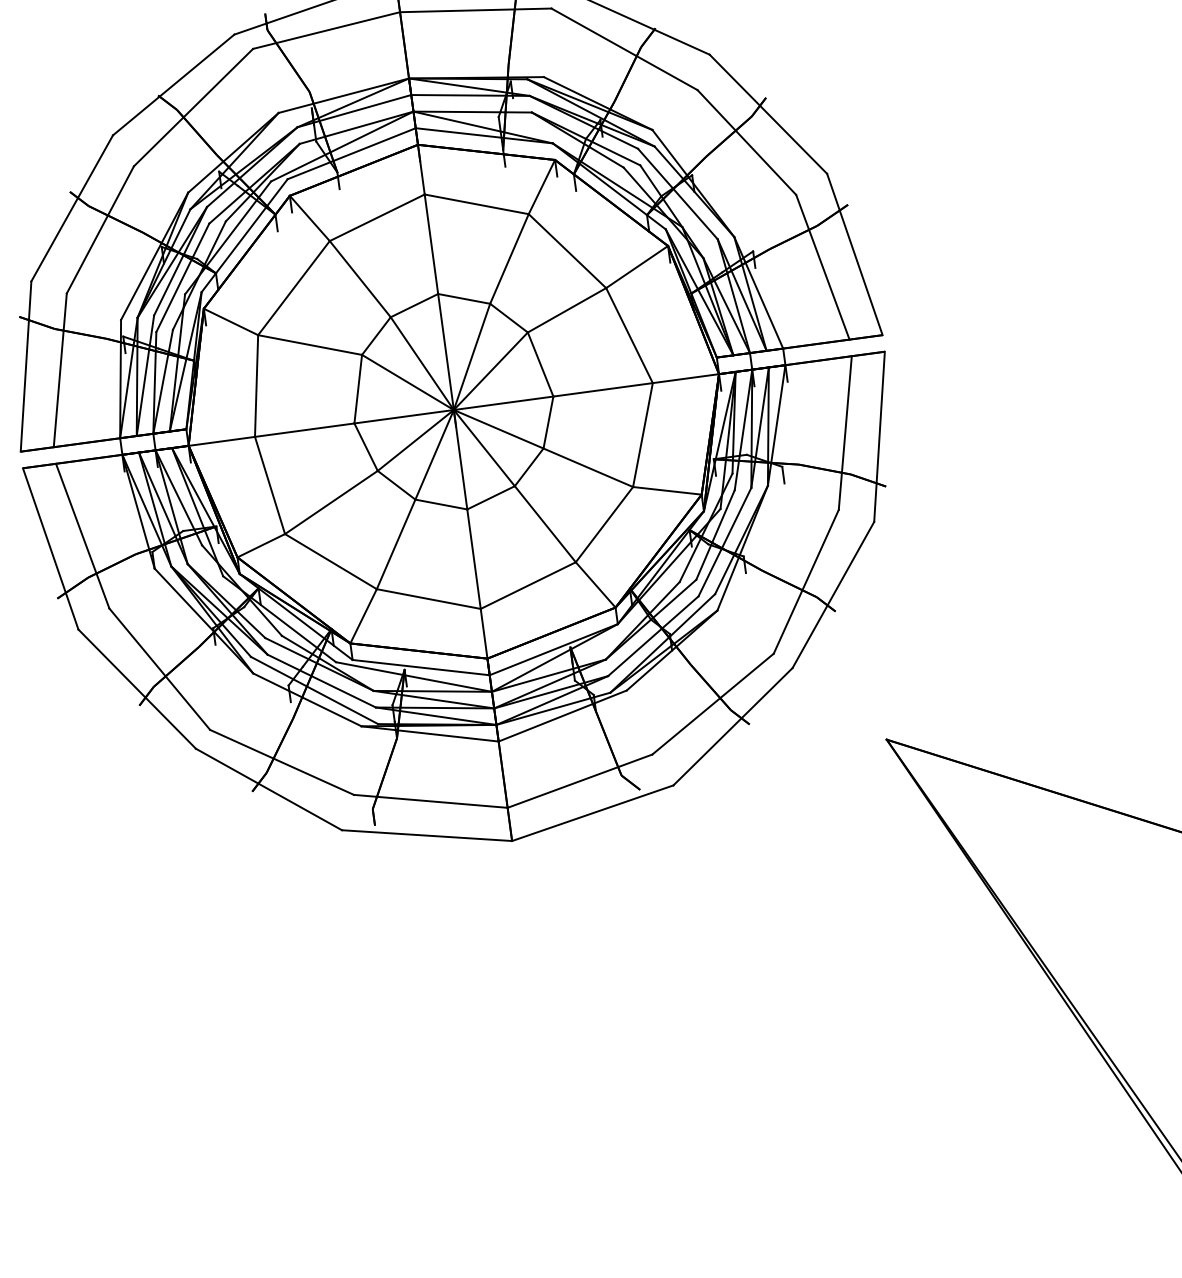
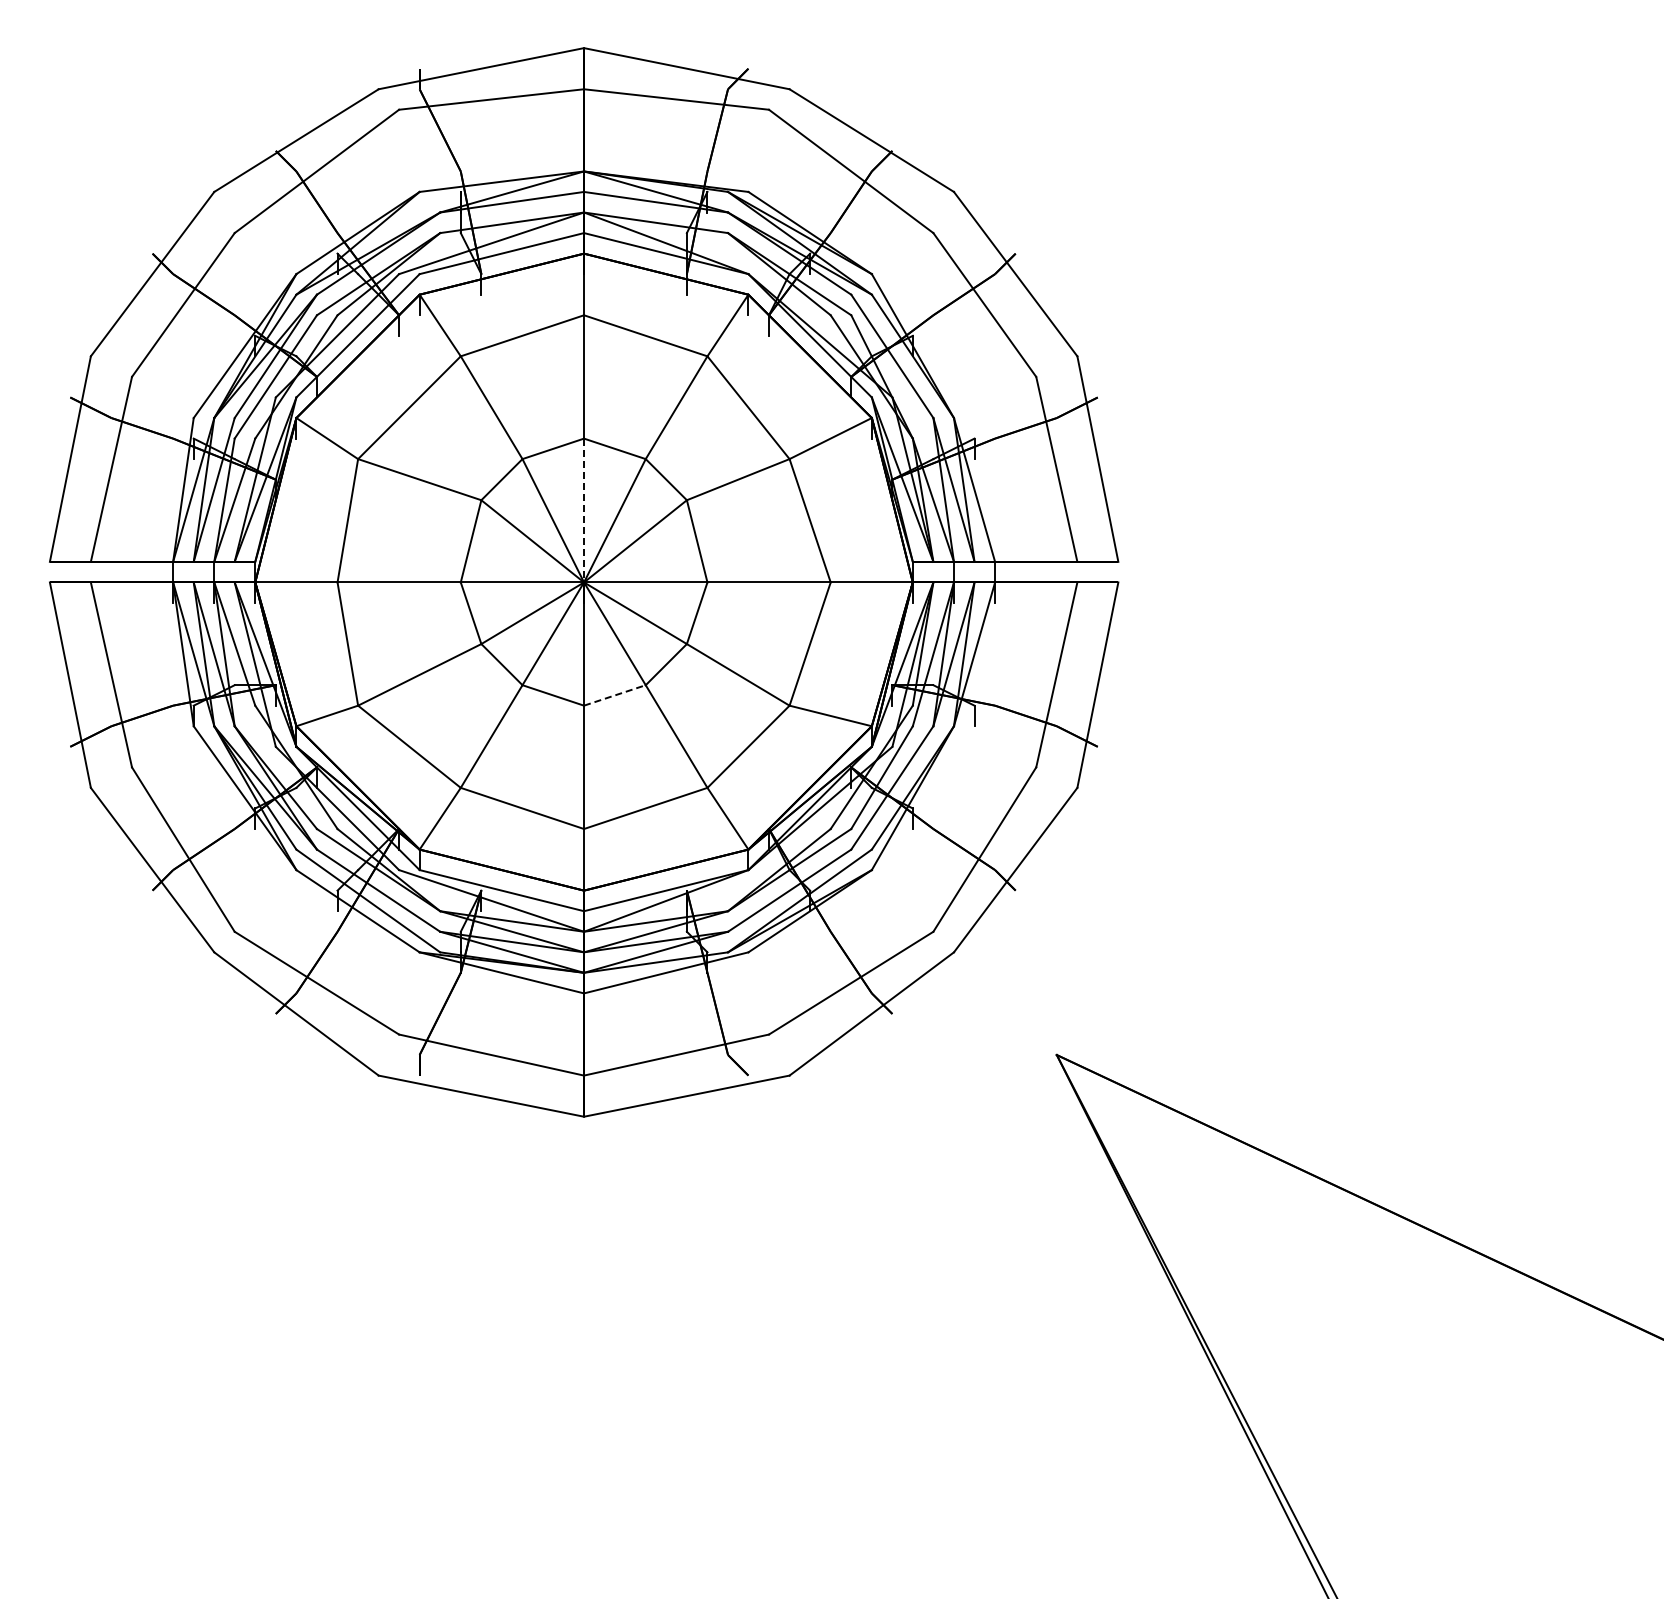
line: (446, 351) -> (584, 510), solid -> dashed
line: (490, 497) -> (614, 695), solid -> dashed

